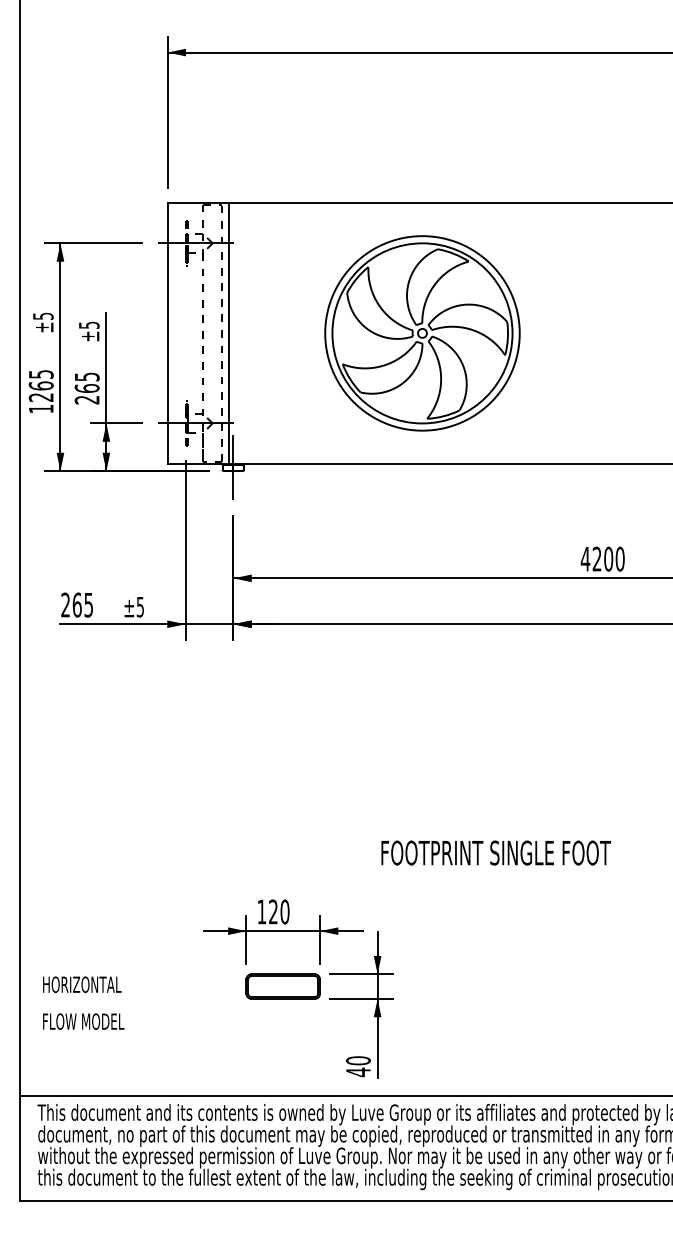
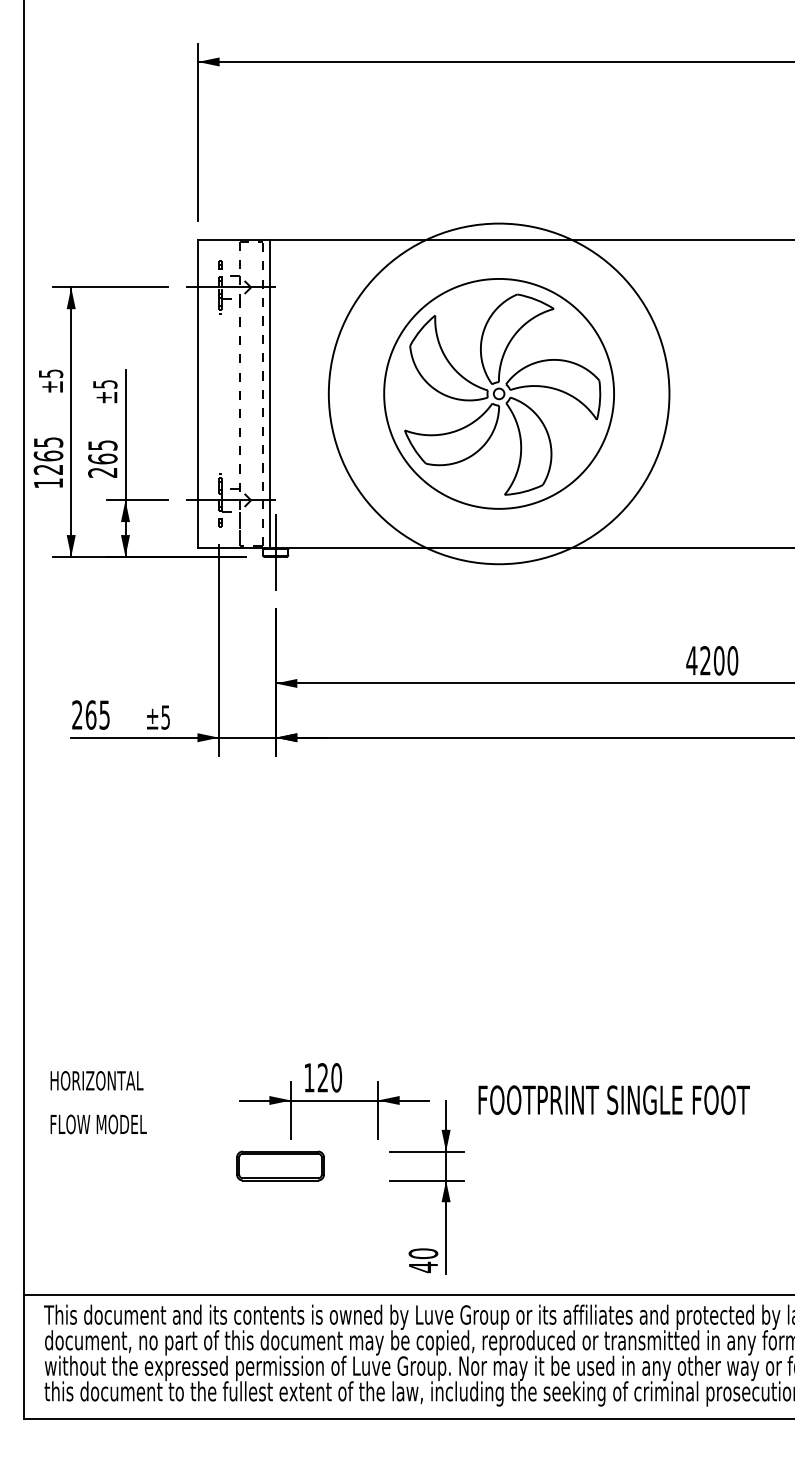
circle: (421, 333) -> (498, 393), size x1.6
text: (495, 852) -> (613, 1099), moved
part: (283, 986) -> (280, 1165), moved
text: (83, 1003) -> (98, 1102), moved

